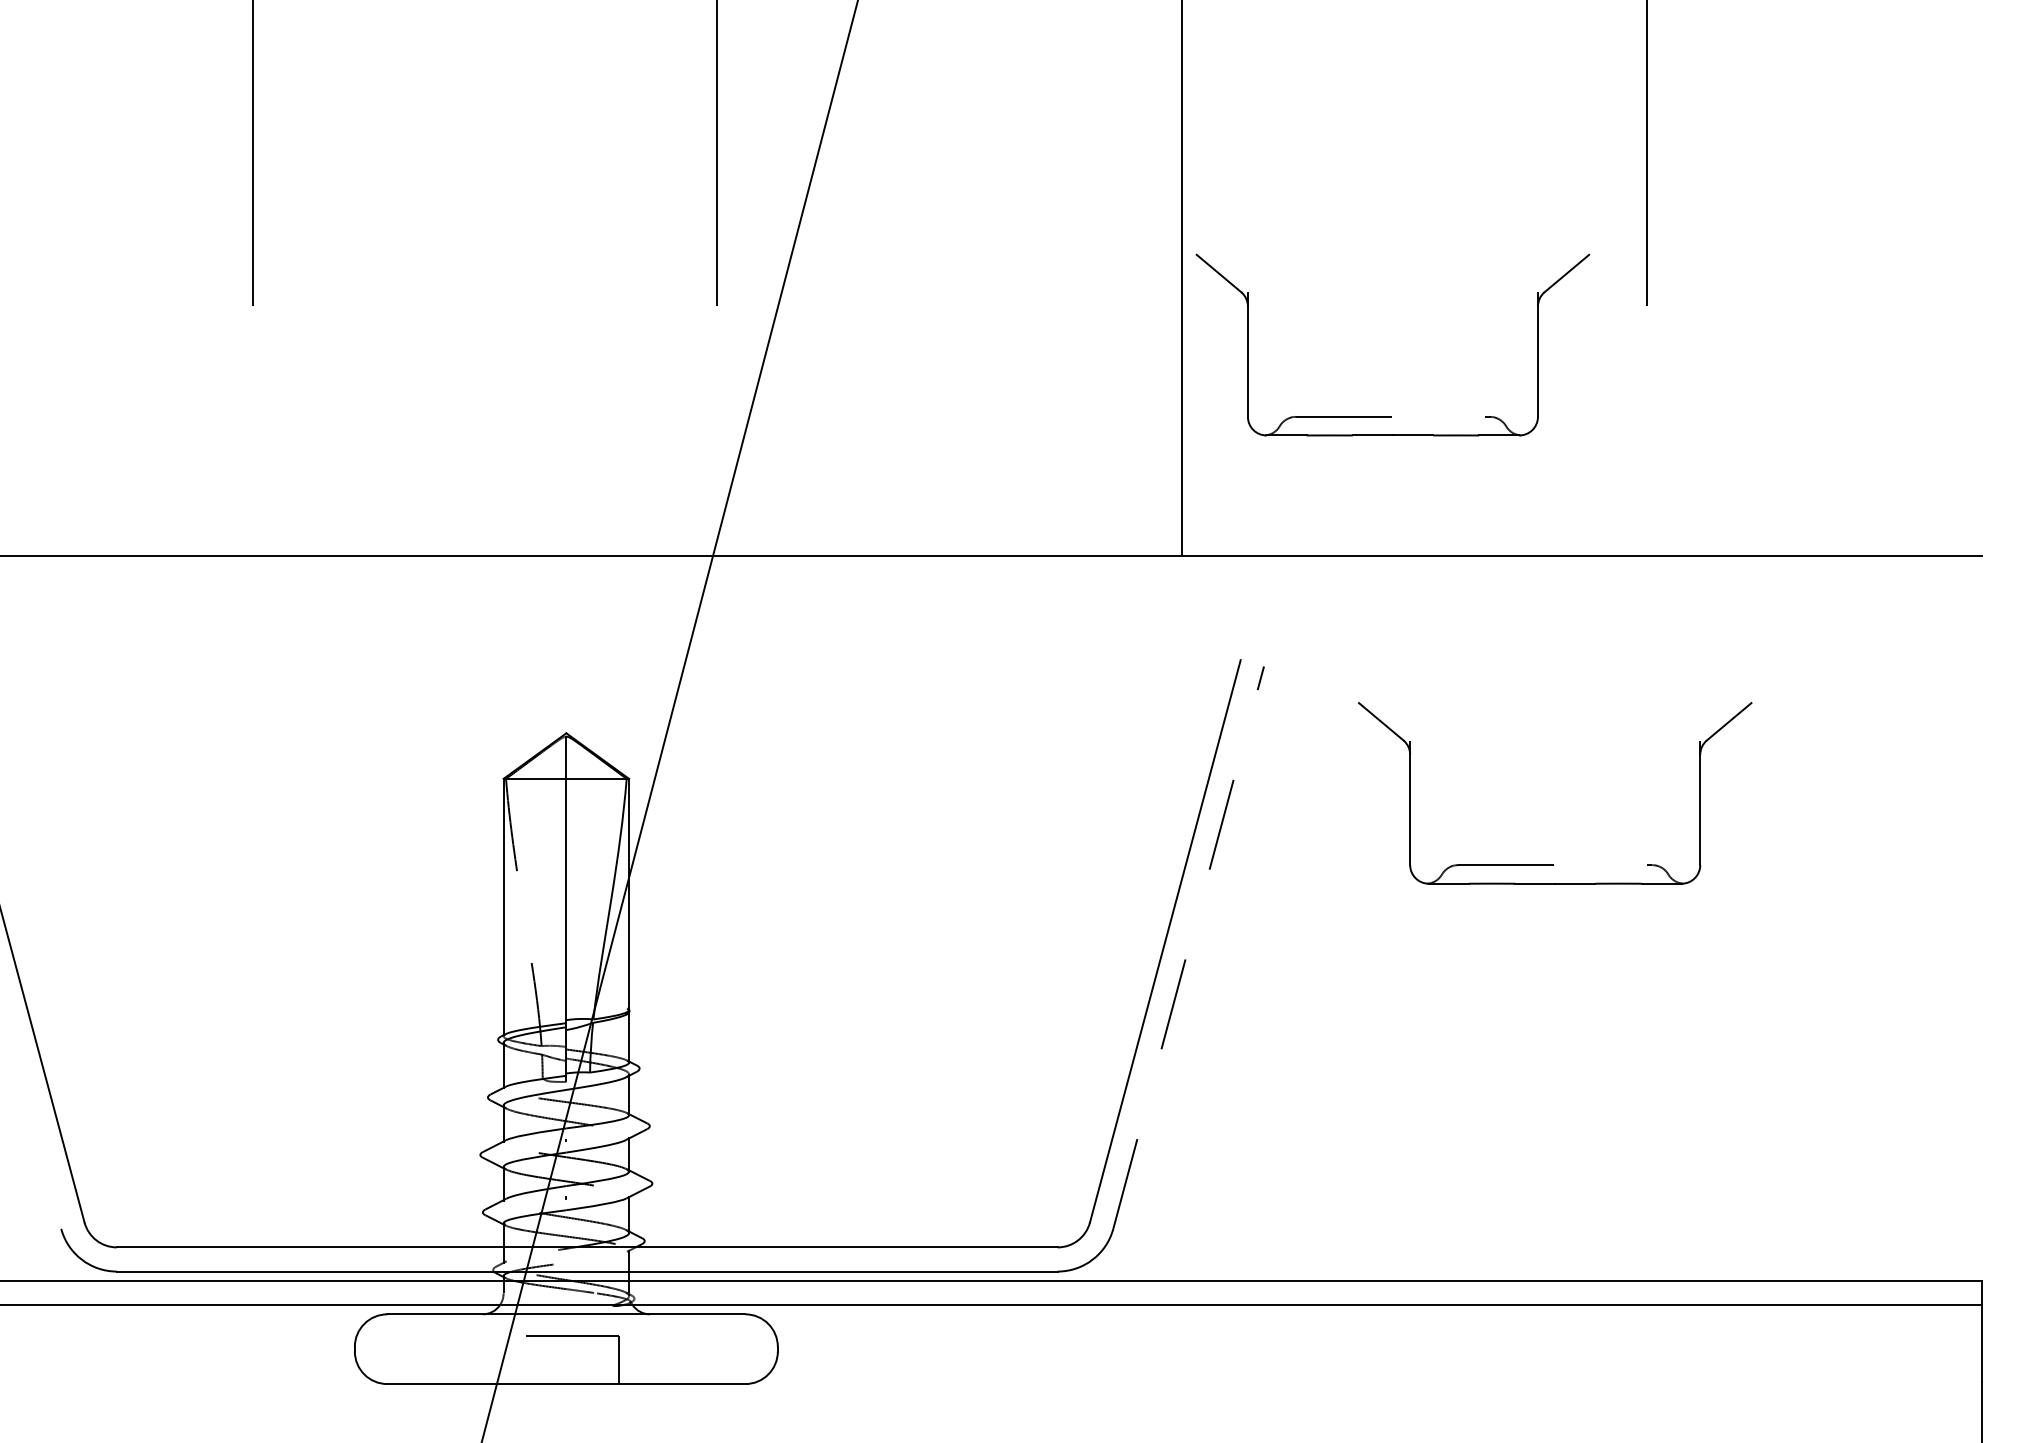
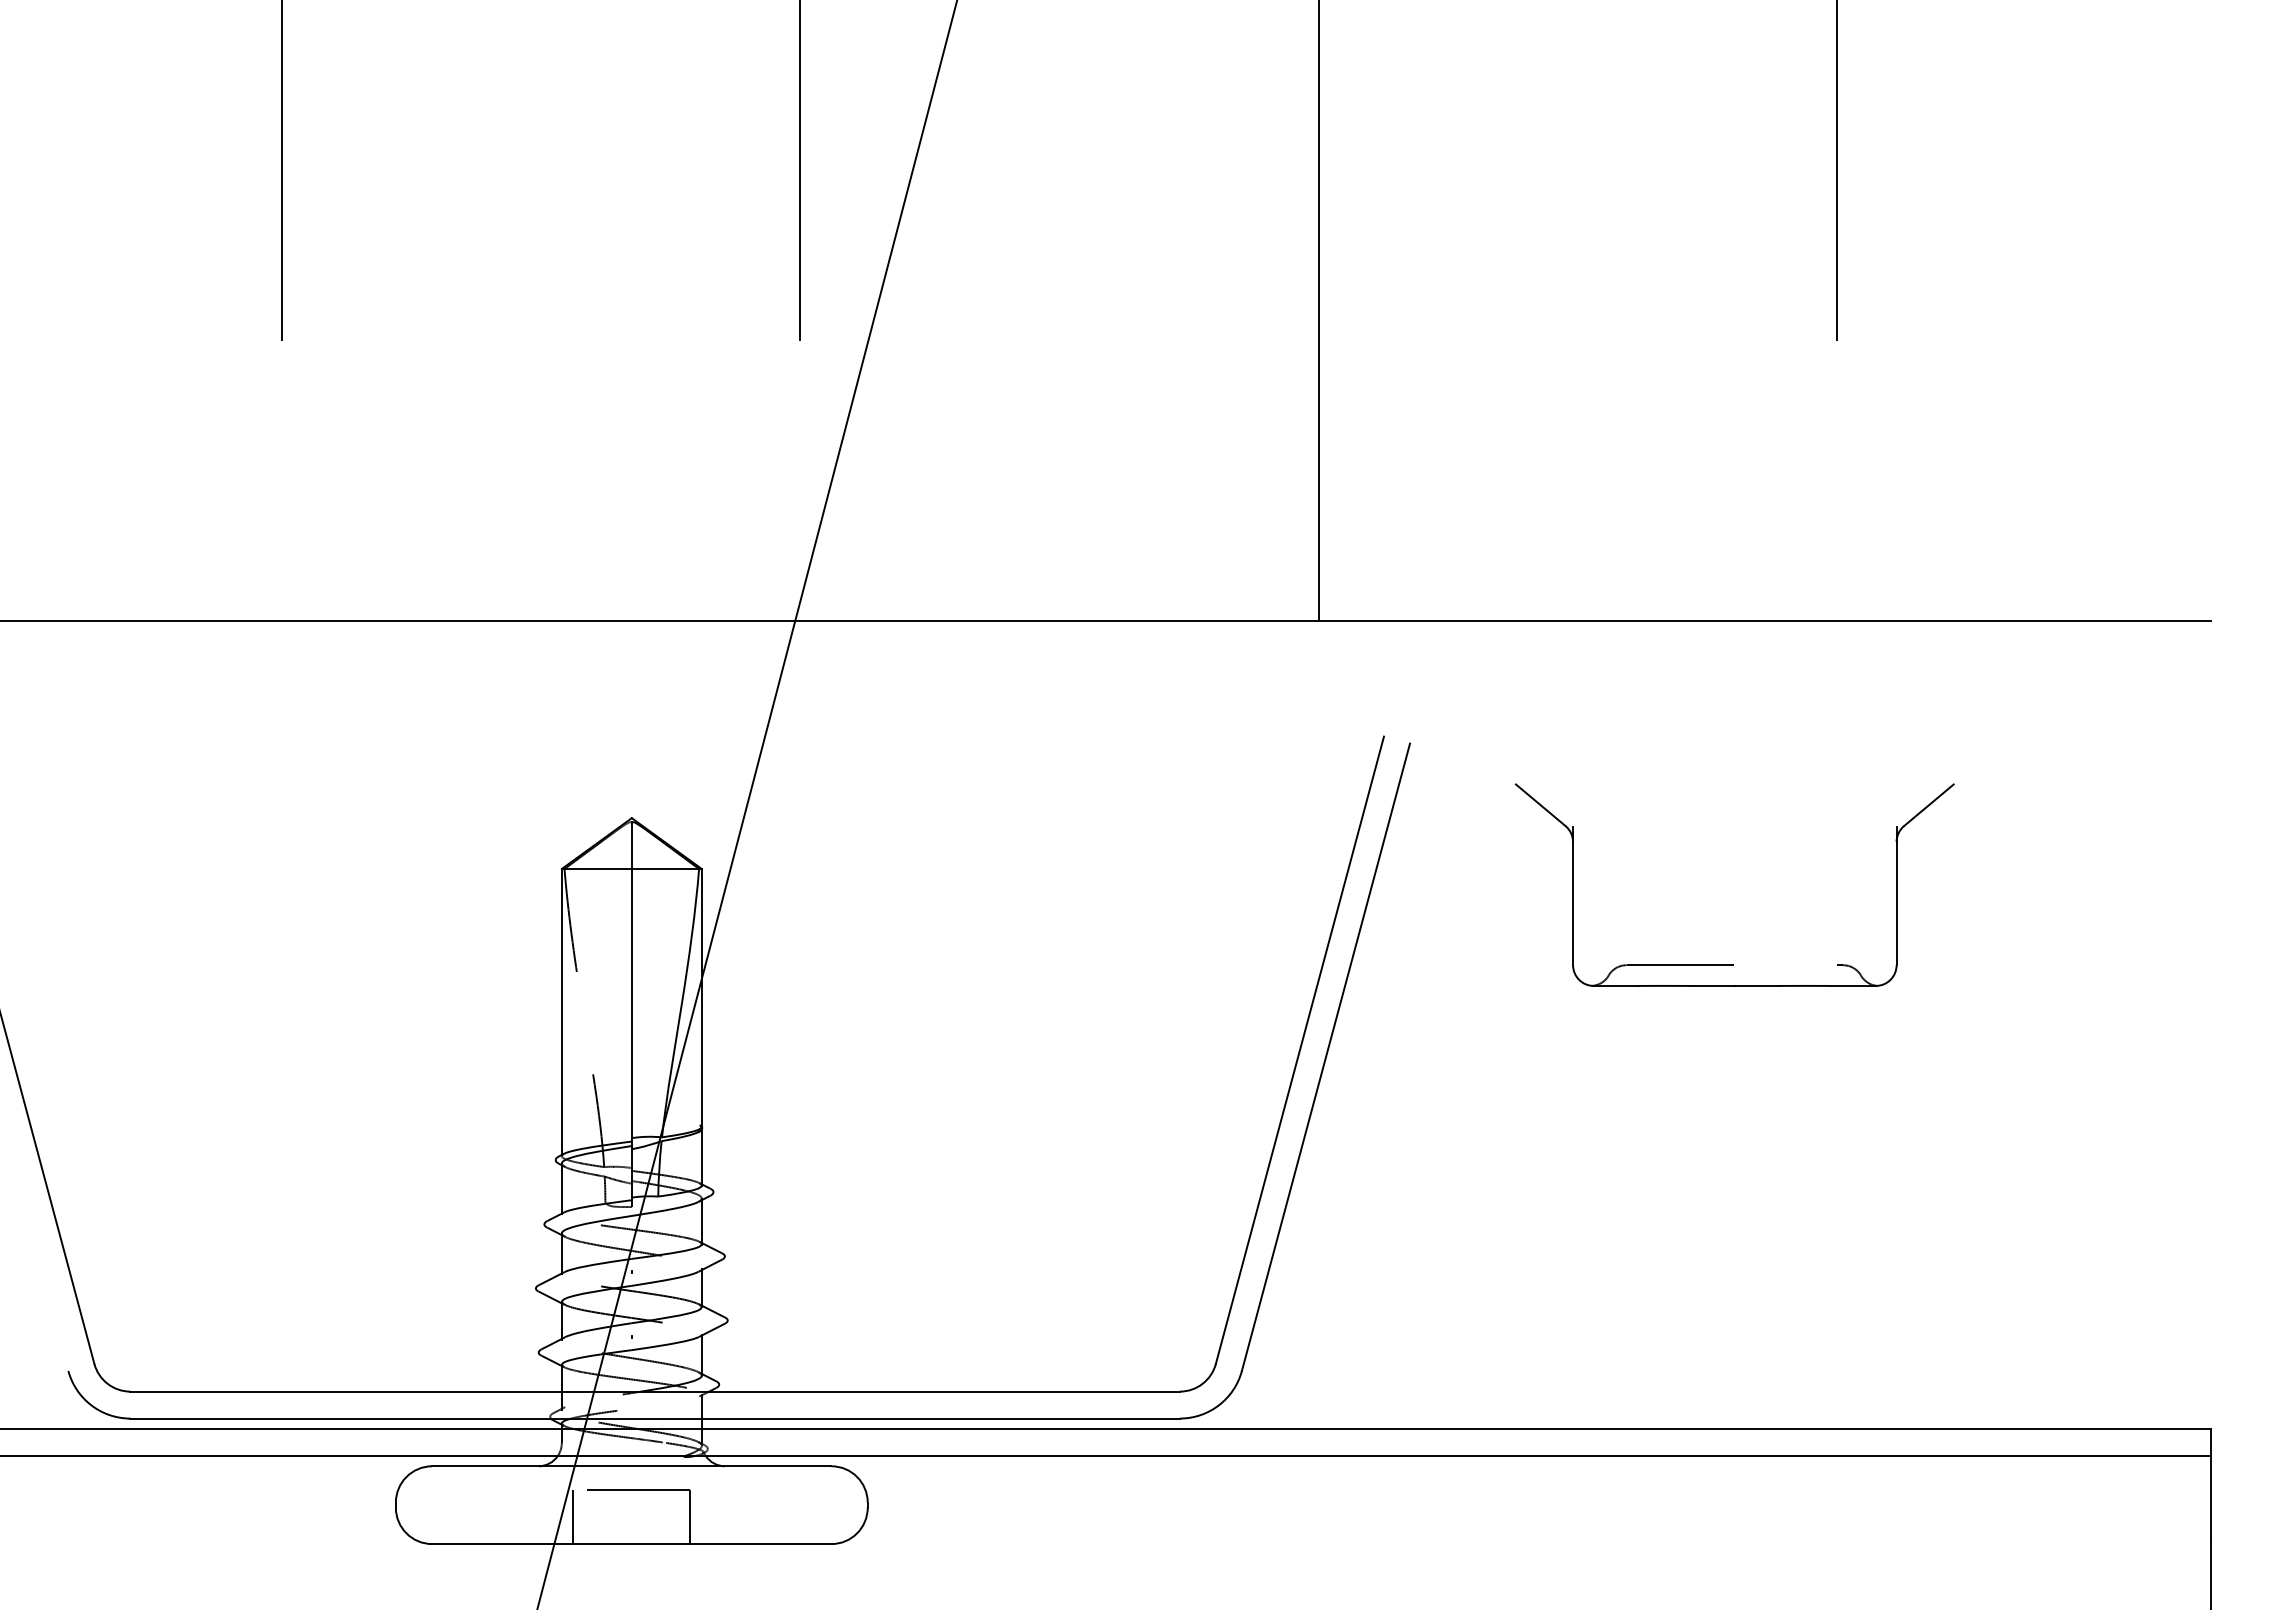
part: (1391, 416) -> (1552, 464), removed
line: (1188, 947) -> (1325, 1057), dashed -> solid
line: (514, 1360) -> (573, 1517), added

